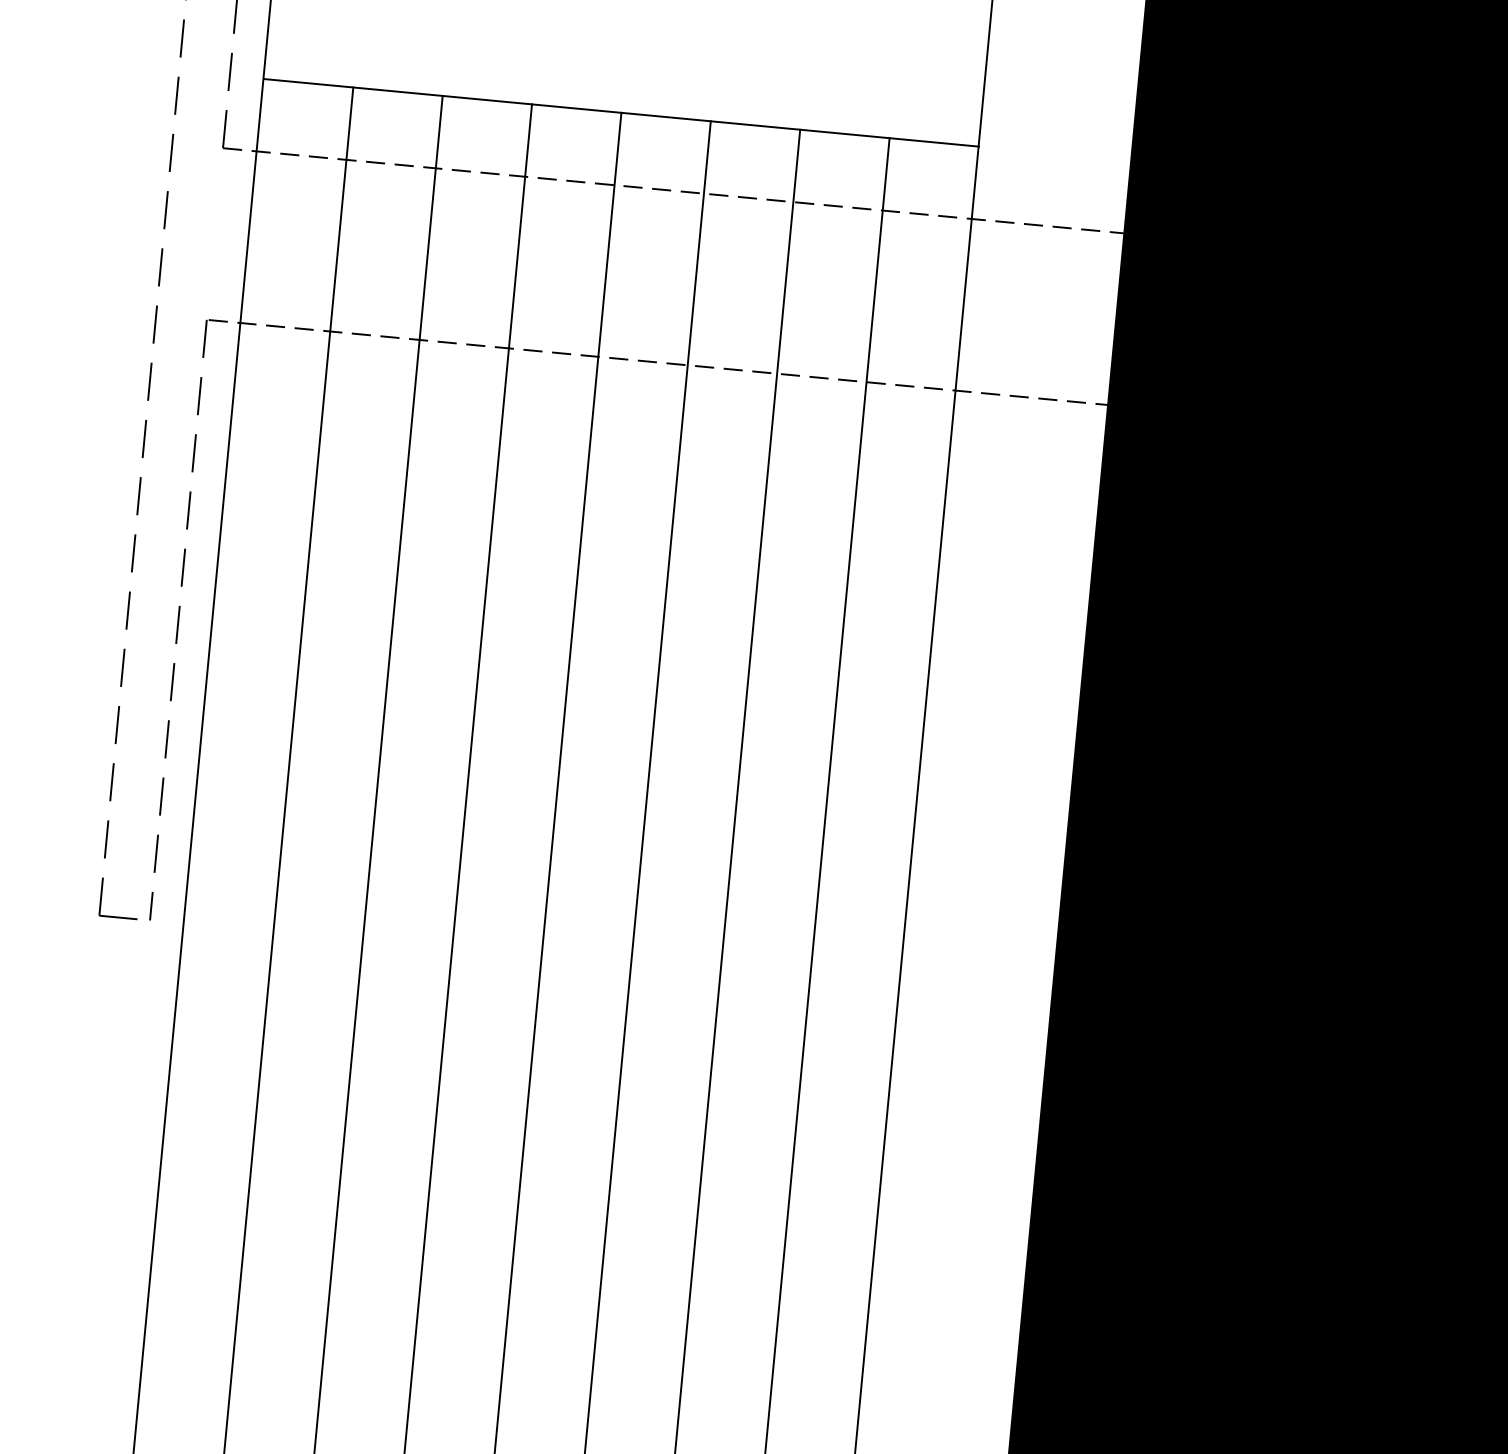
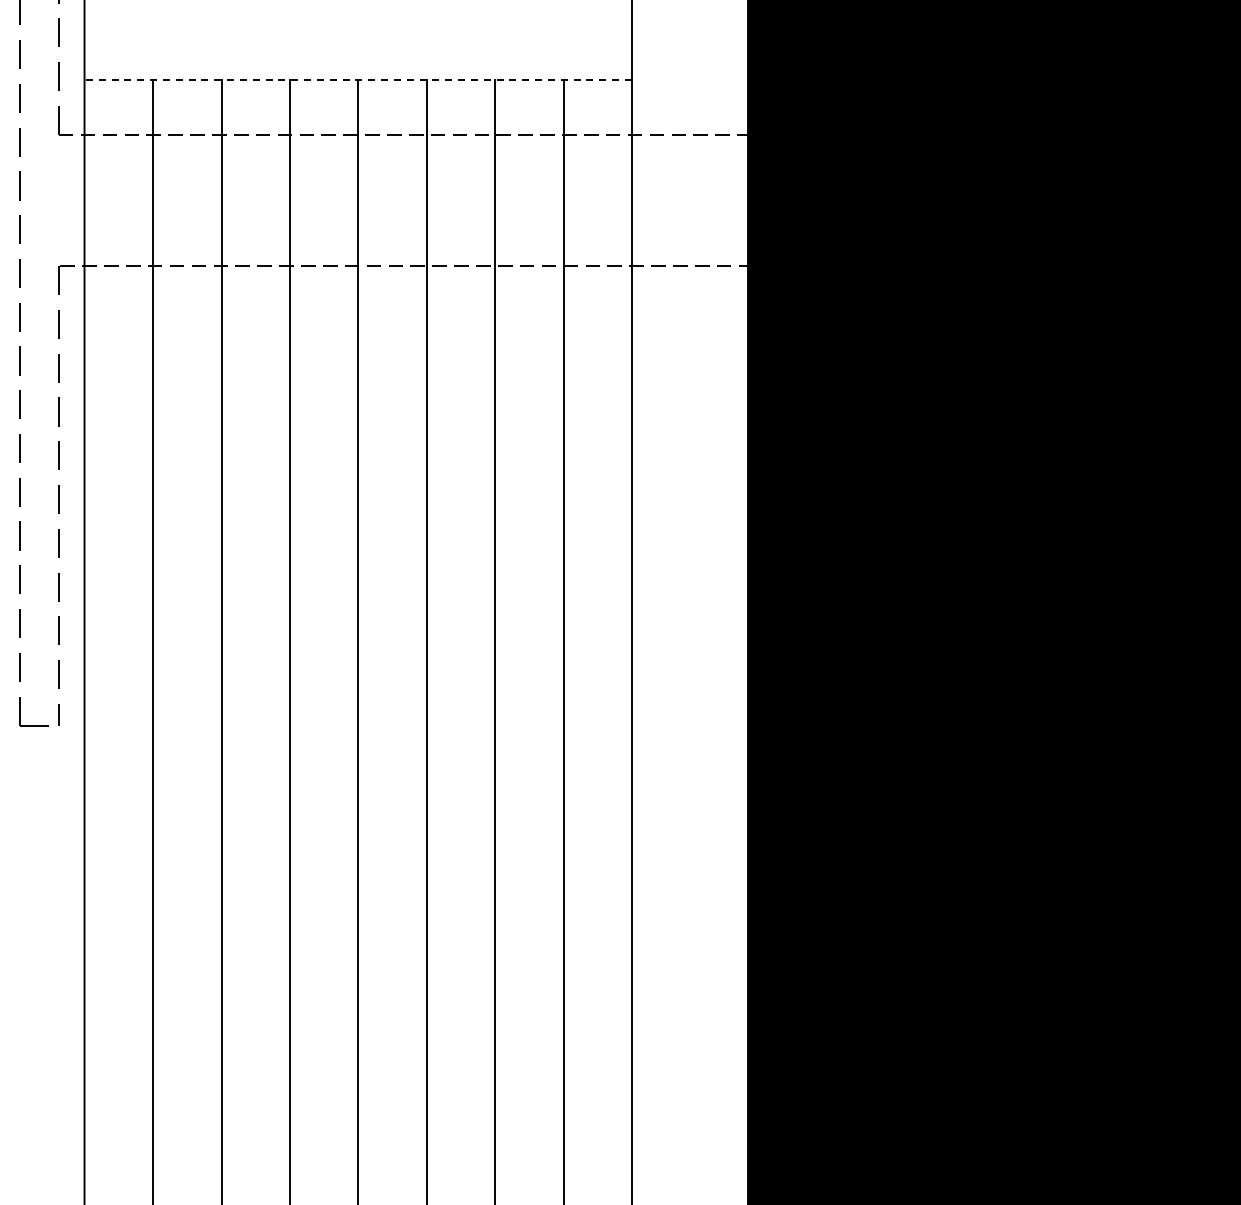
line: (621, 112) -> (358, 79), solid -> dashed

